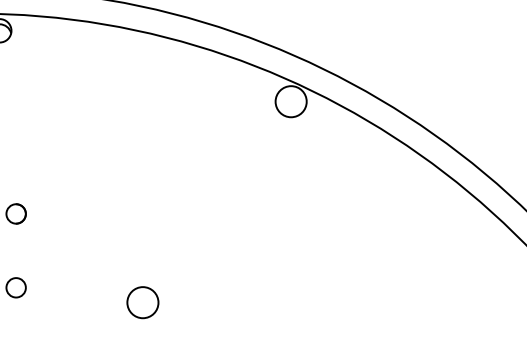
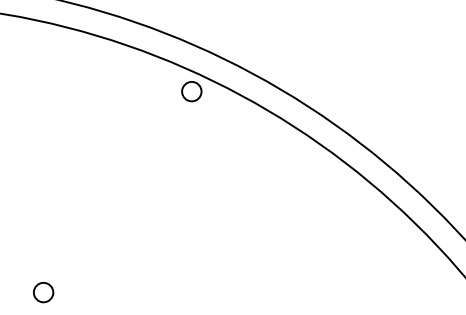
circle: (290, 101) -> (191, 91), size x0.62
circle: (142, 302) -> (43, 292), size x0.62

